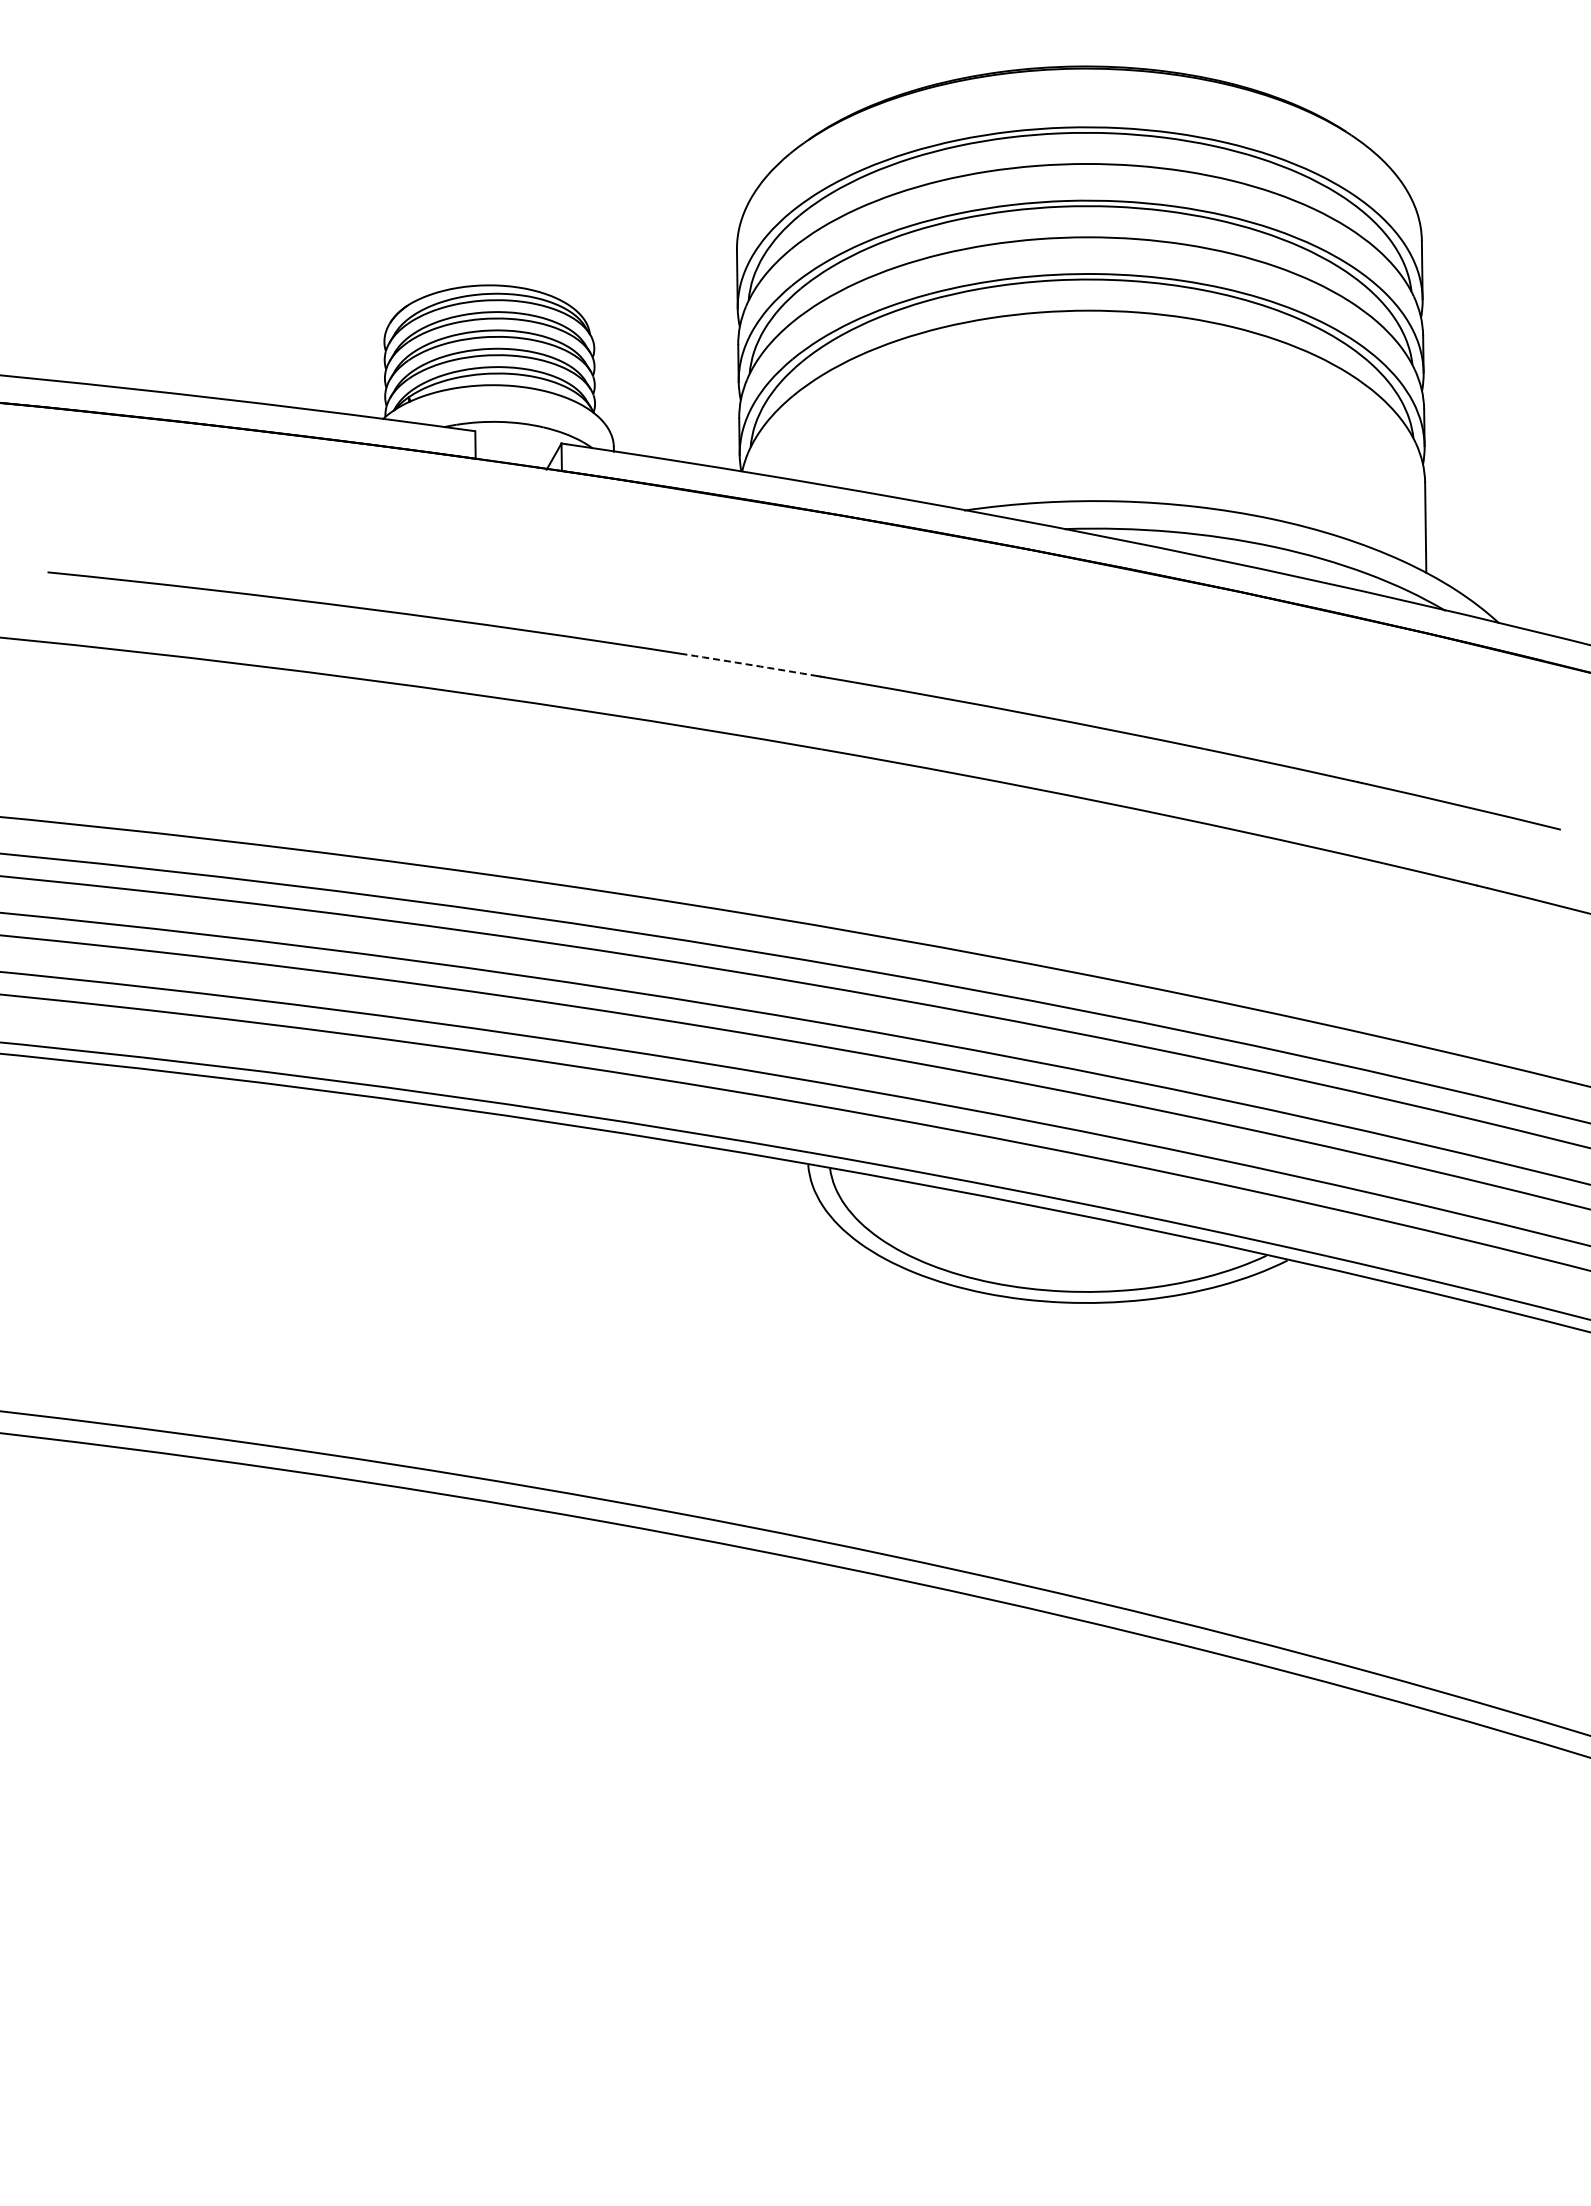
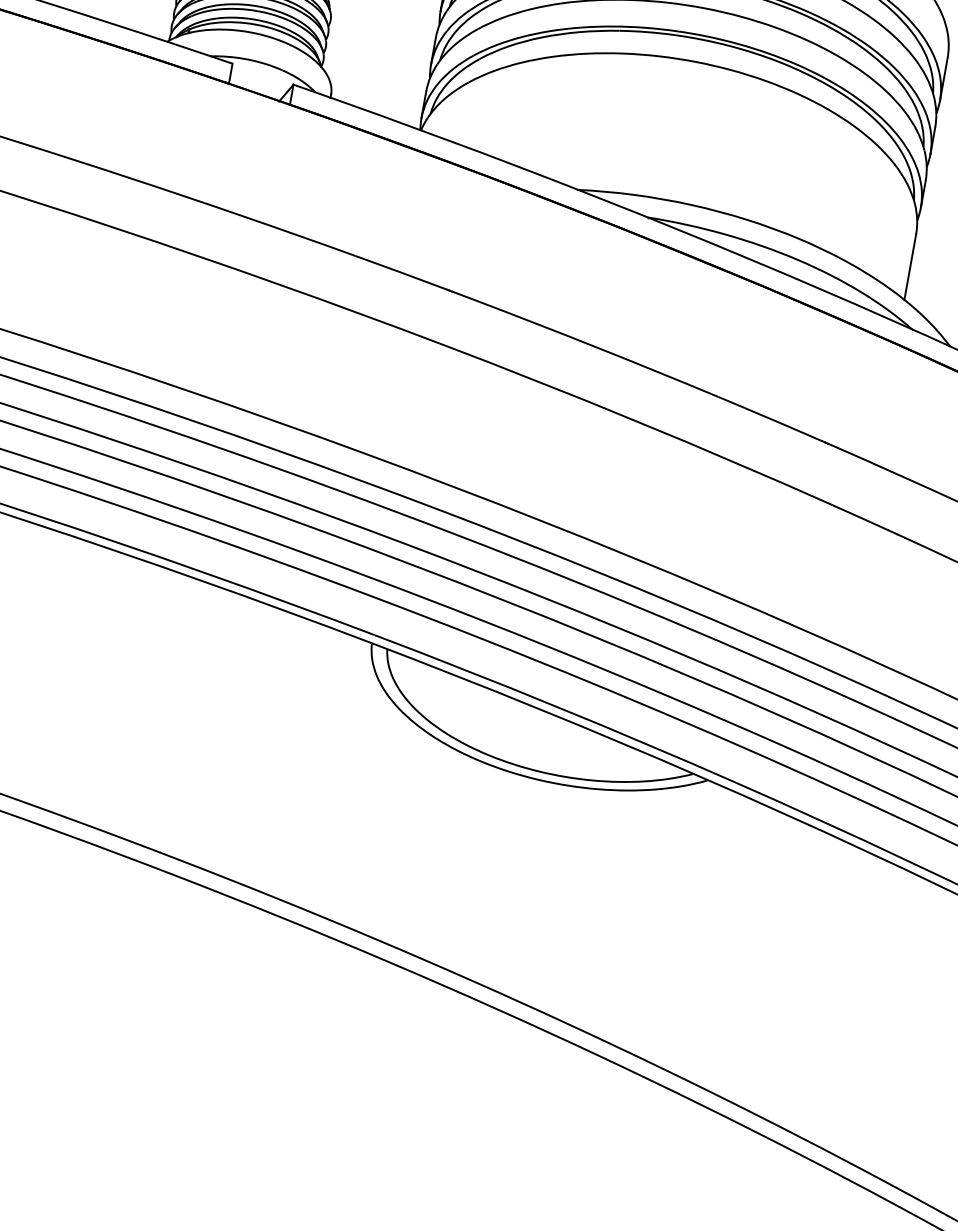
arc: (752, 665) -> (401, 272), dashed -> solid

